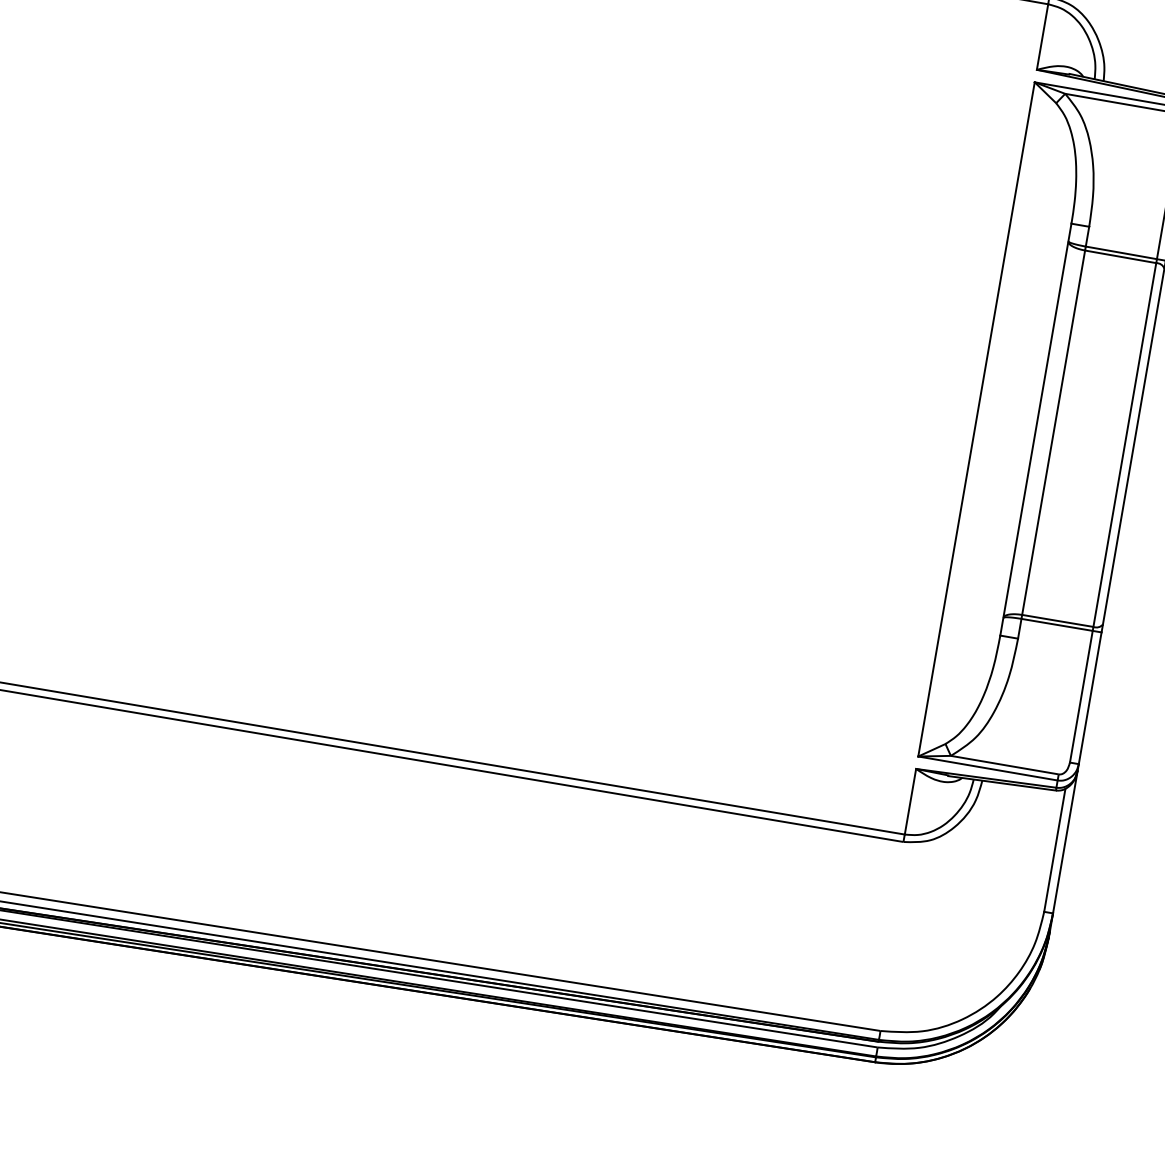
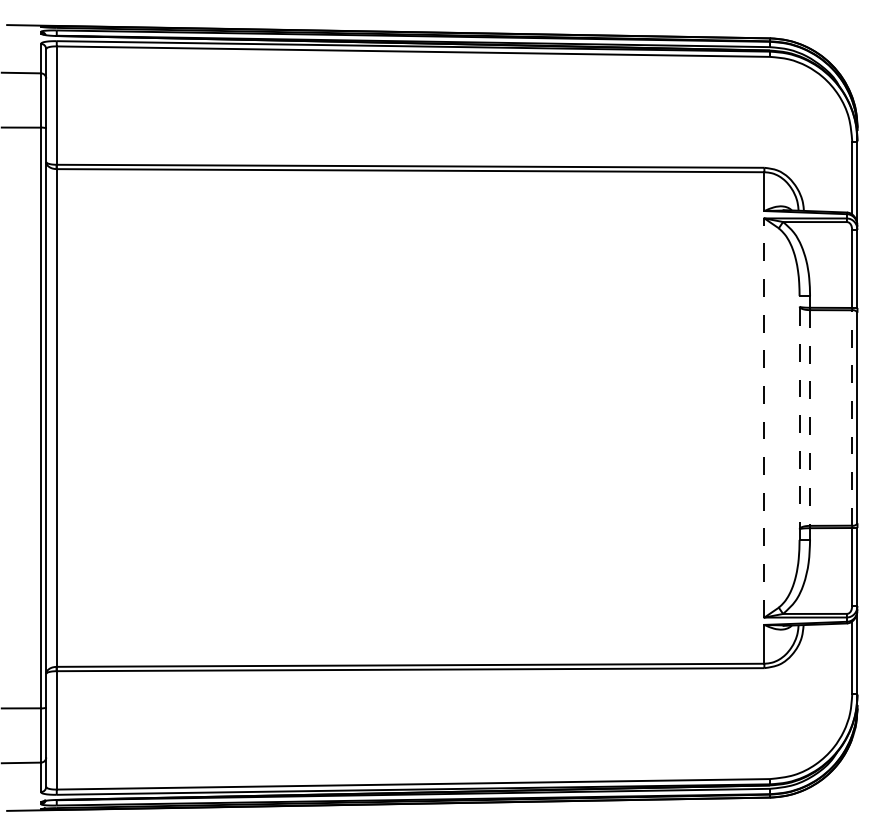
line: (976, 420) -> (764, 418), solid -> dashed
line: (1035, 428) -> (799, 417), solid -> dashed
line: (1054, 433) -> (810, 418), solid -> dashed
line: (1125, 444) -> (852, 417), solid -> dashed

